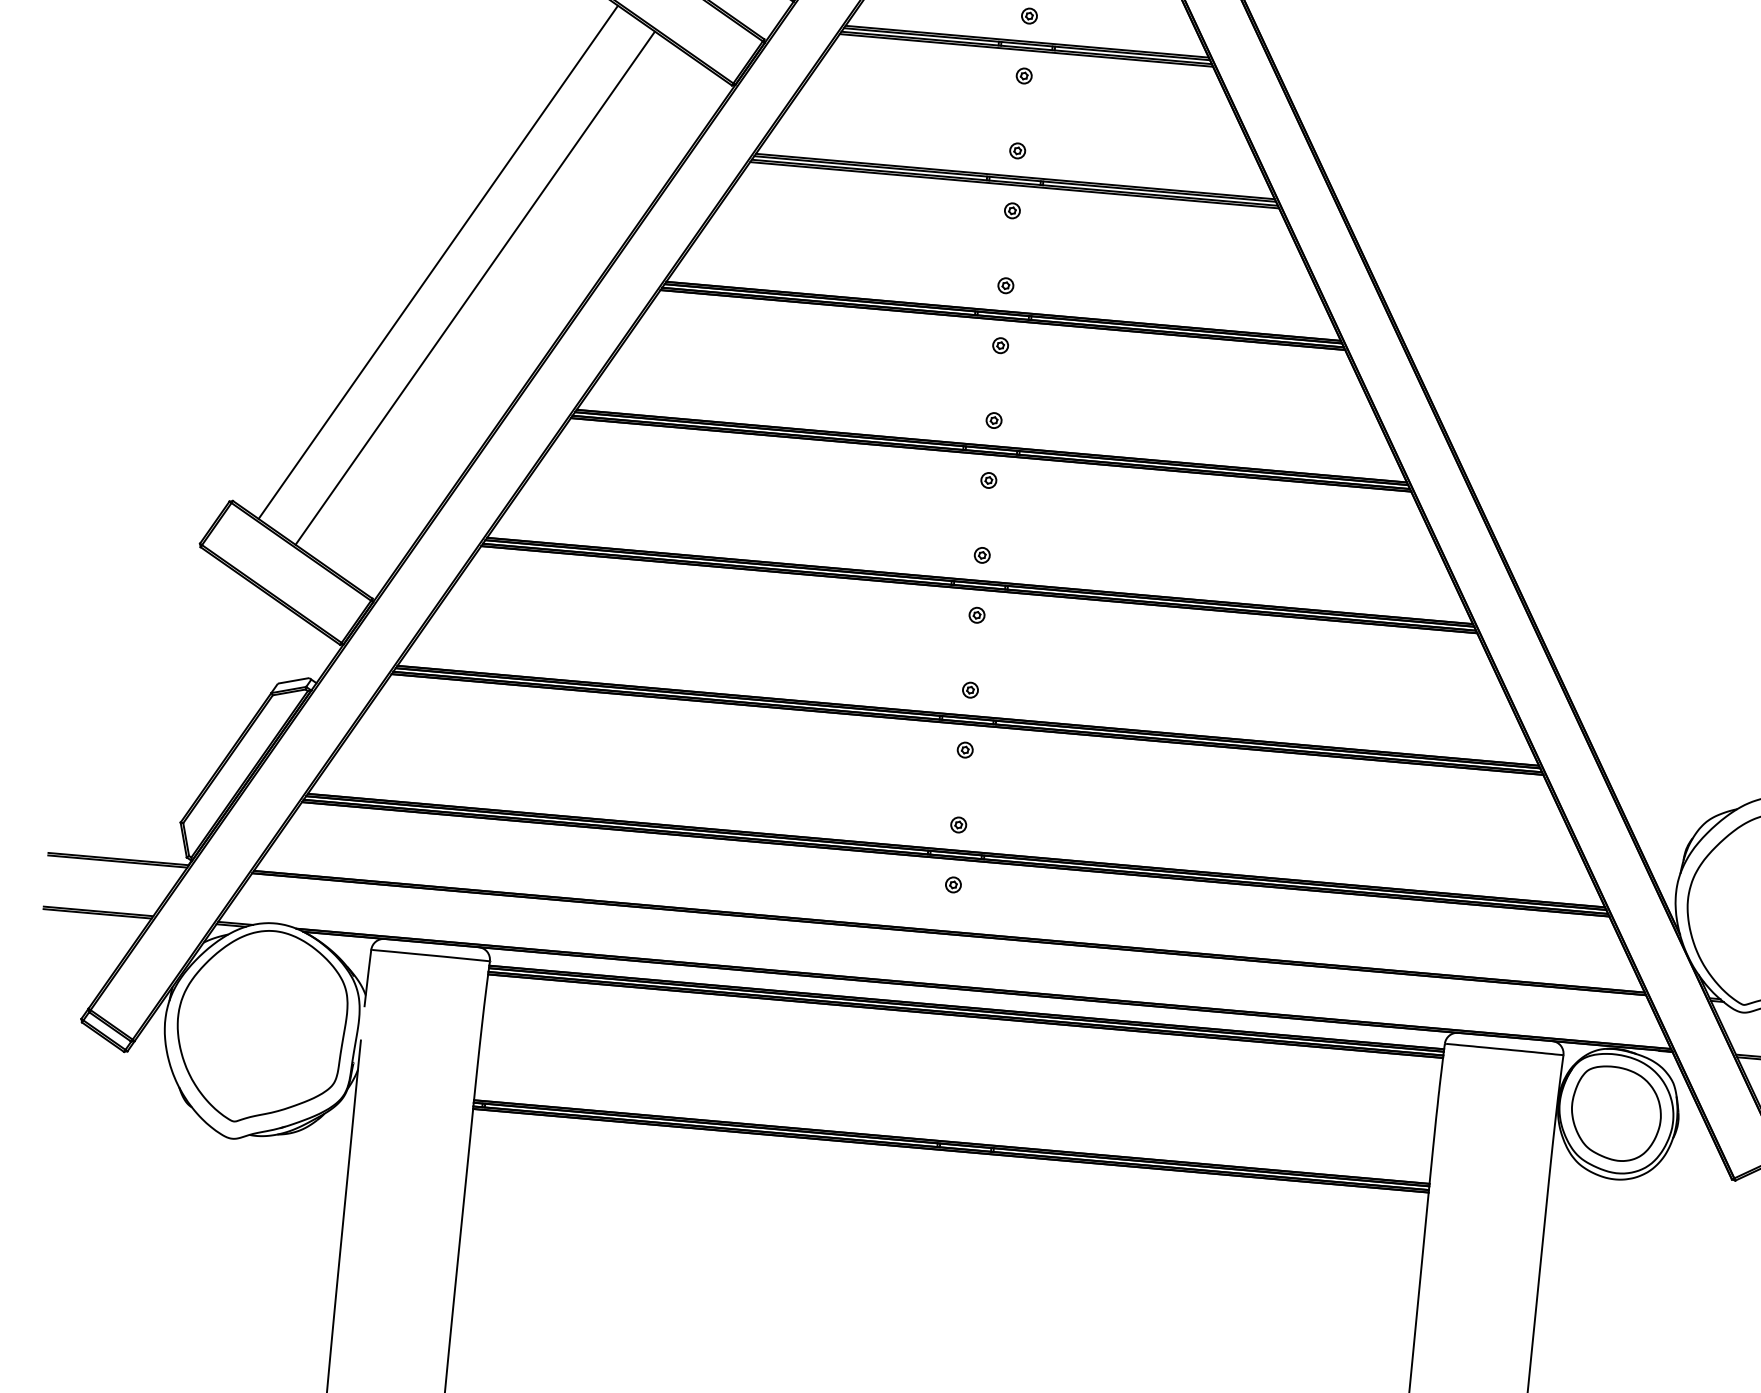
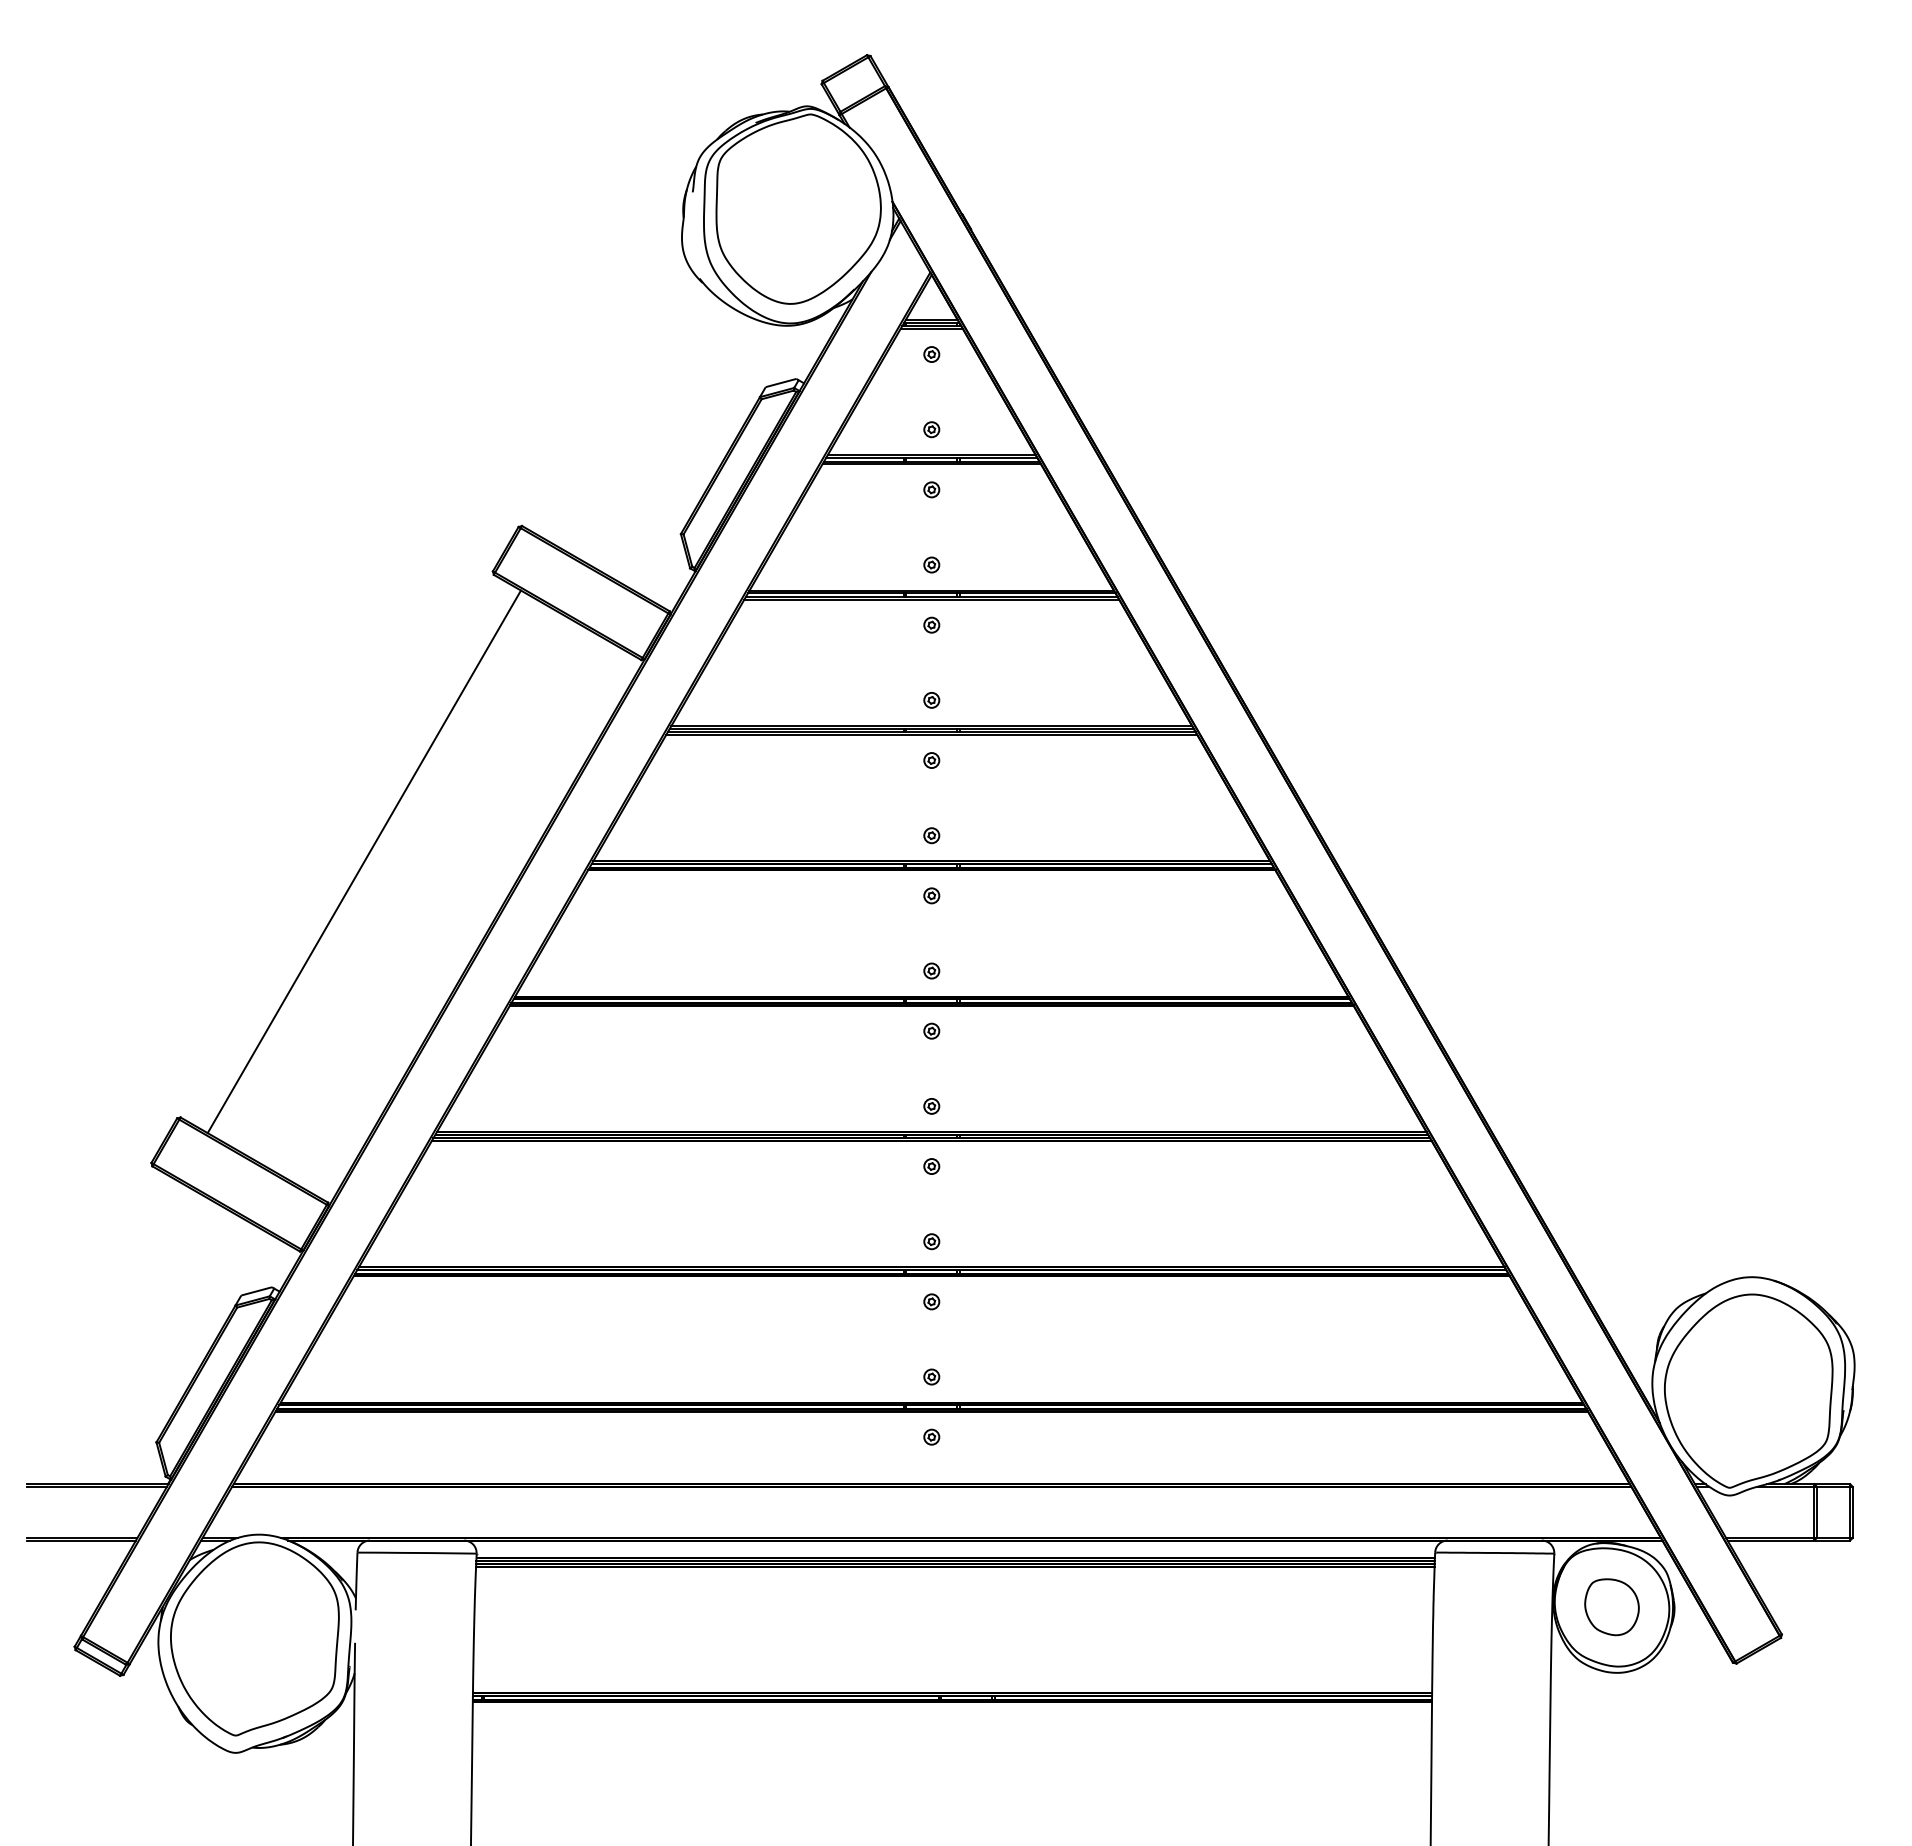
line: (475, 288) -> (403, 884), removed
part: (1615, 1112) -> (1611, 1606), size x0.6

